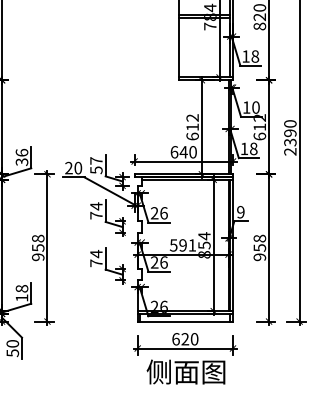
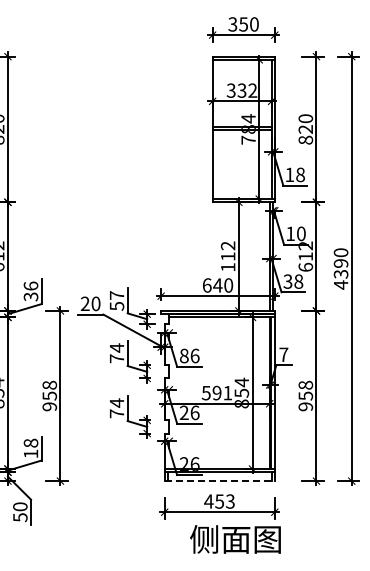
text: (192, 135) -> (227, 266), 612 -> 112
text: (244, 148) -> (287, 281), 18 -> 38
text: (289, 151) -> (340, 284), 2390 -> 4390
text: (240, 211) -> (283, 354), 9 -> 7
text: (153, 212) -> (183, 355), 26 -> 86
line: (186, 321) -> (220, 481), solid -> dashed
text: (185, 339) -> (219, 501), 620 -> 453
text: (186, 372) -> (235, 539), moved

